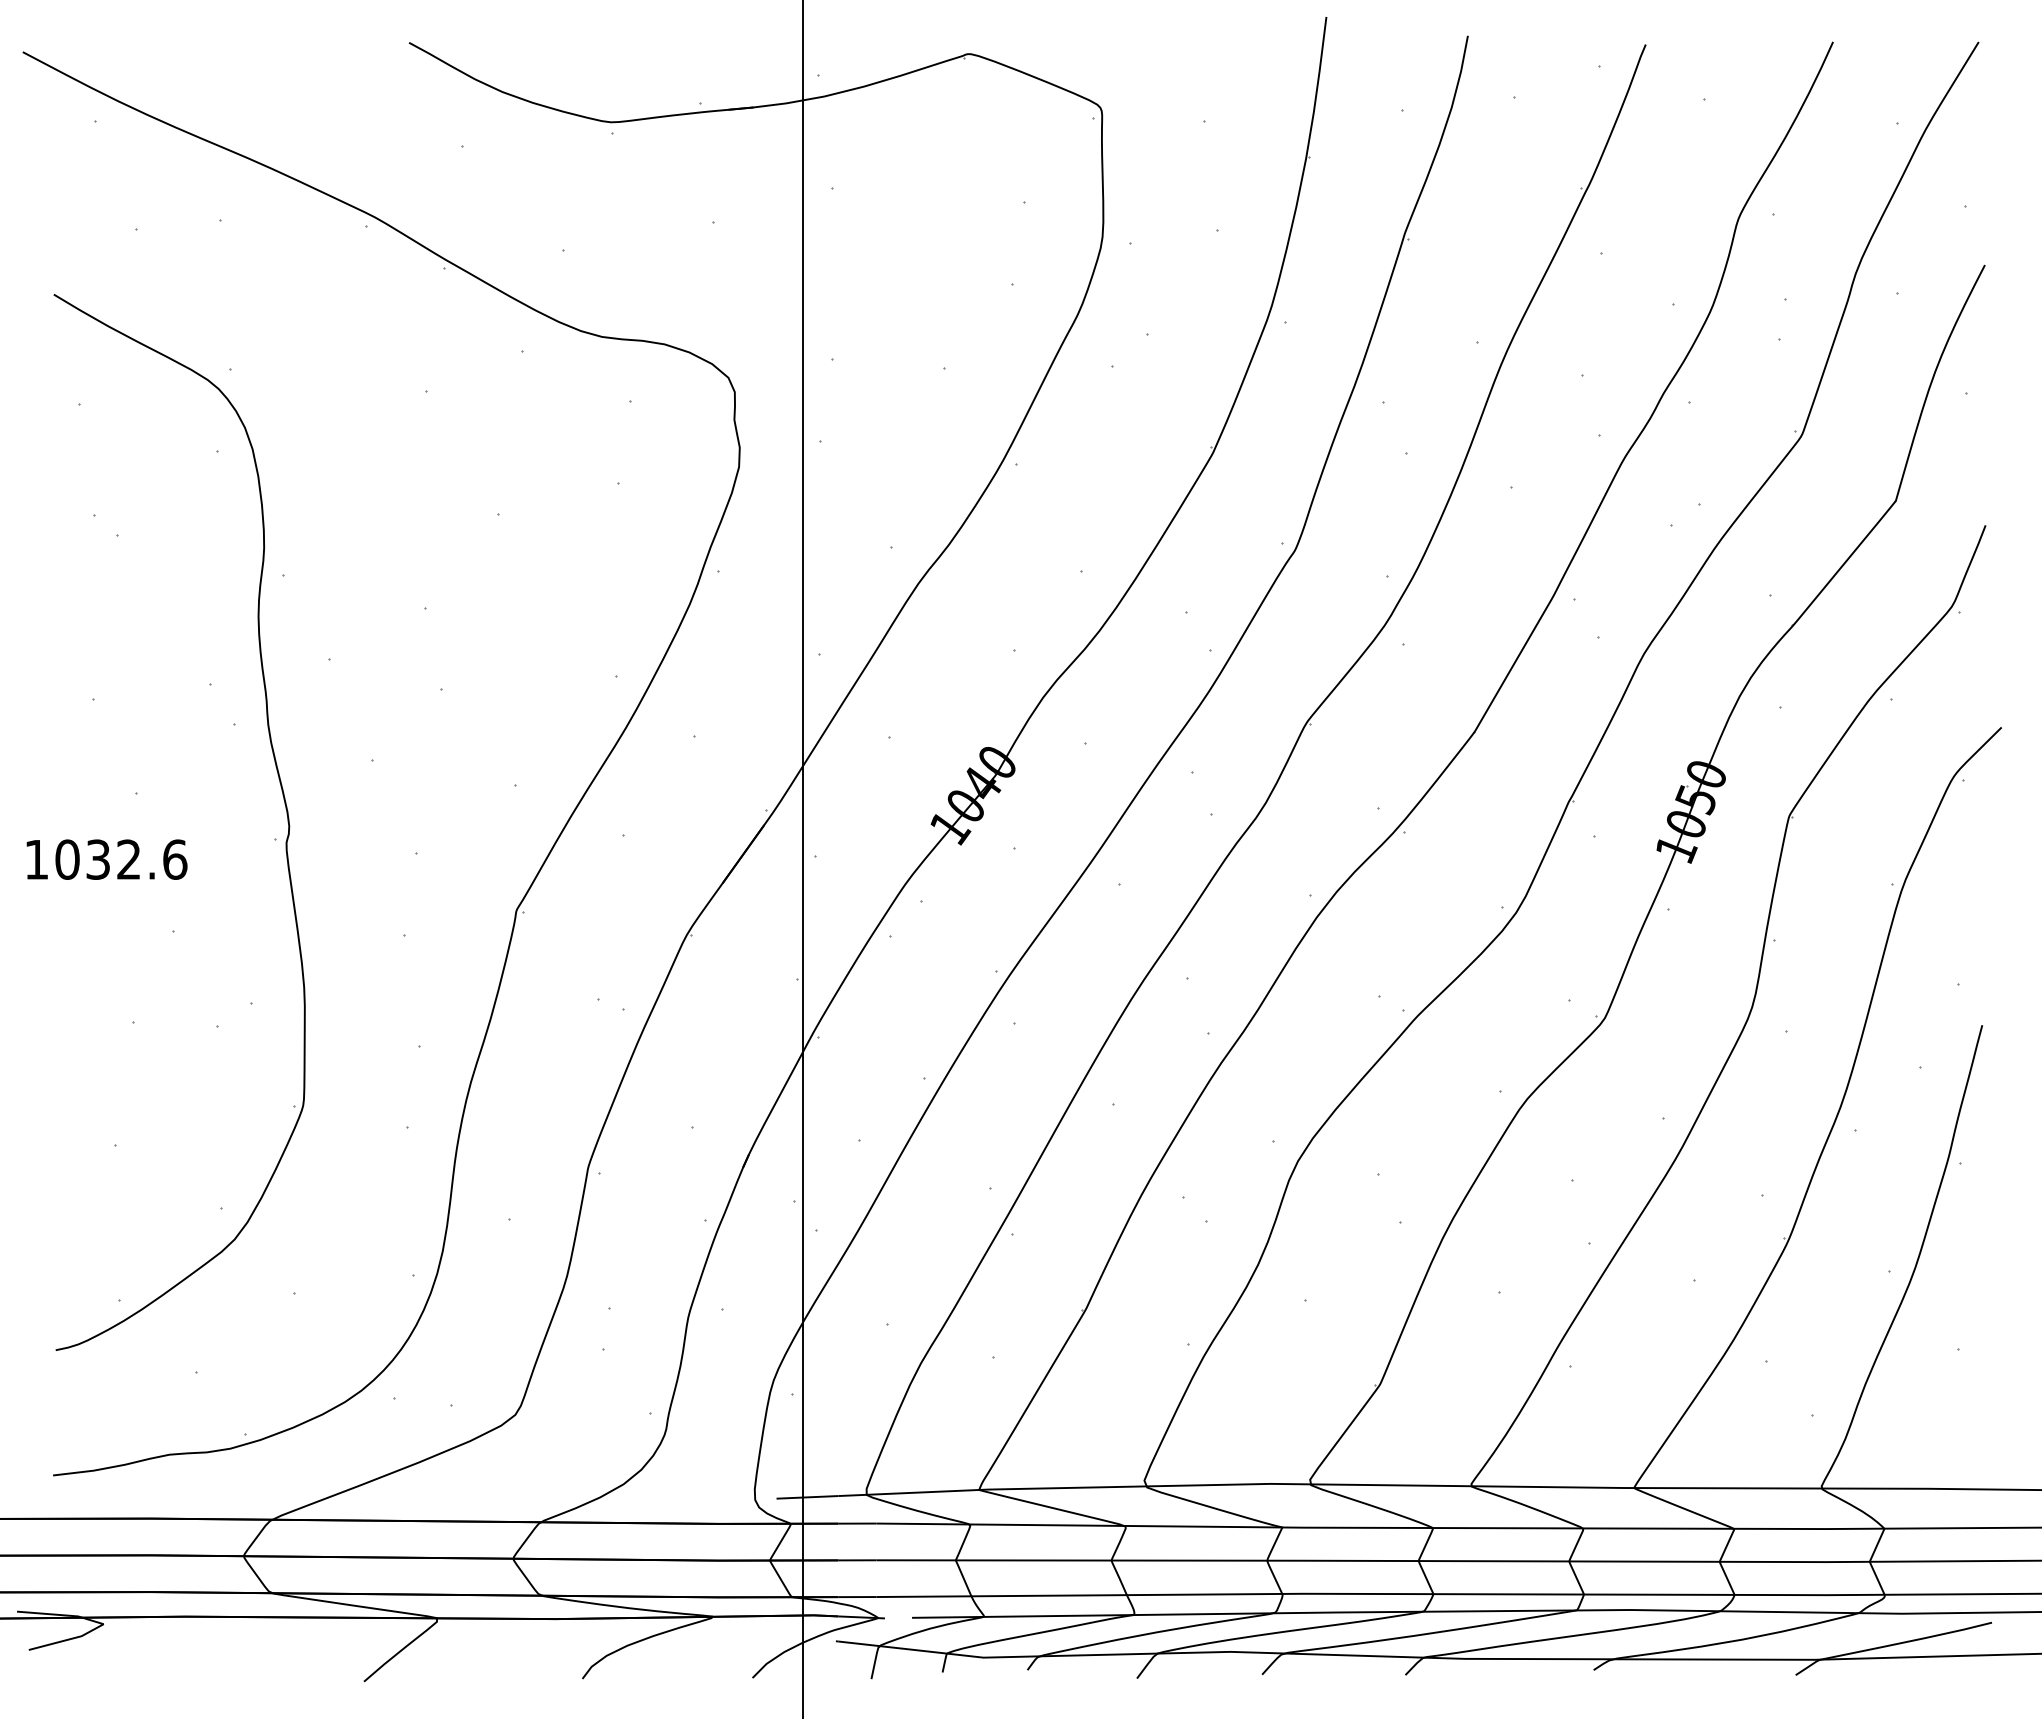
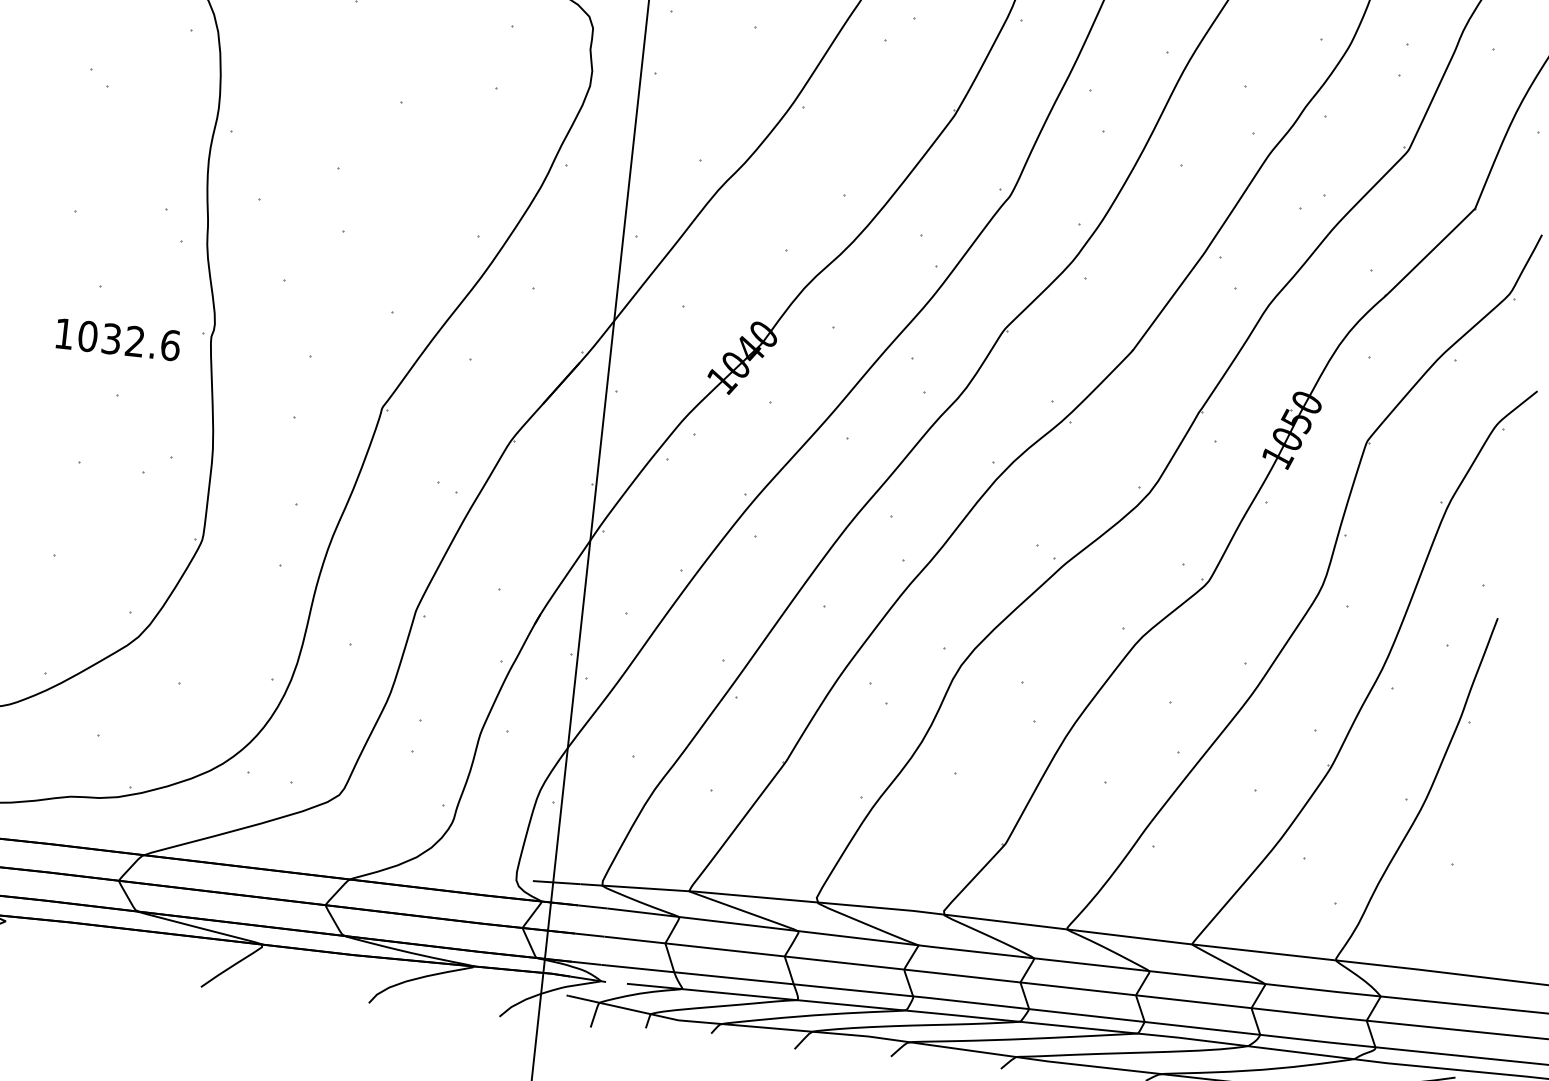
text: (106, 859) -> (117, 339), moved

